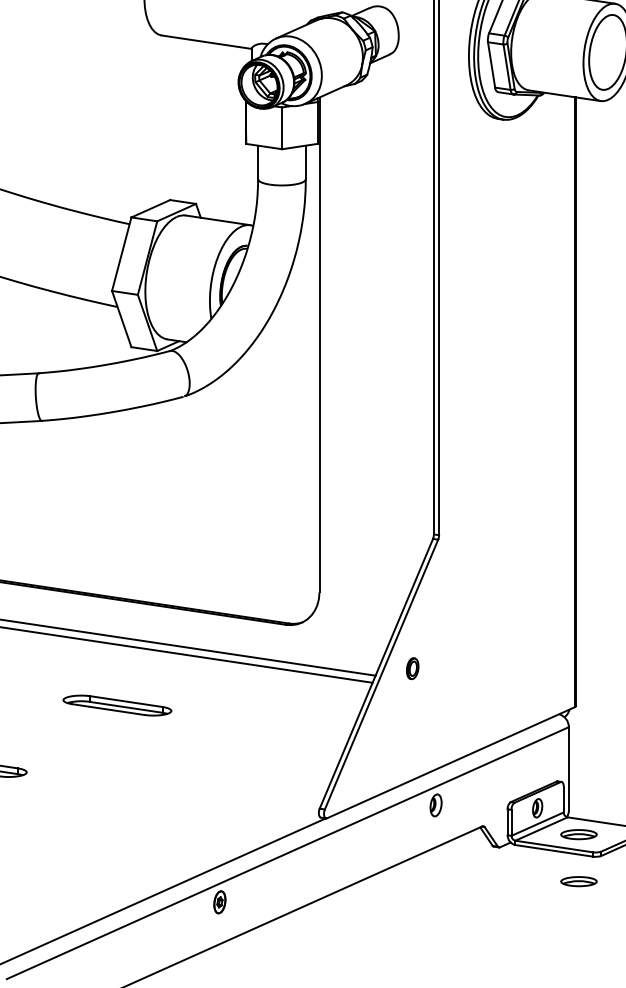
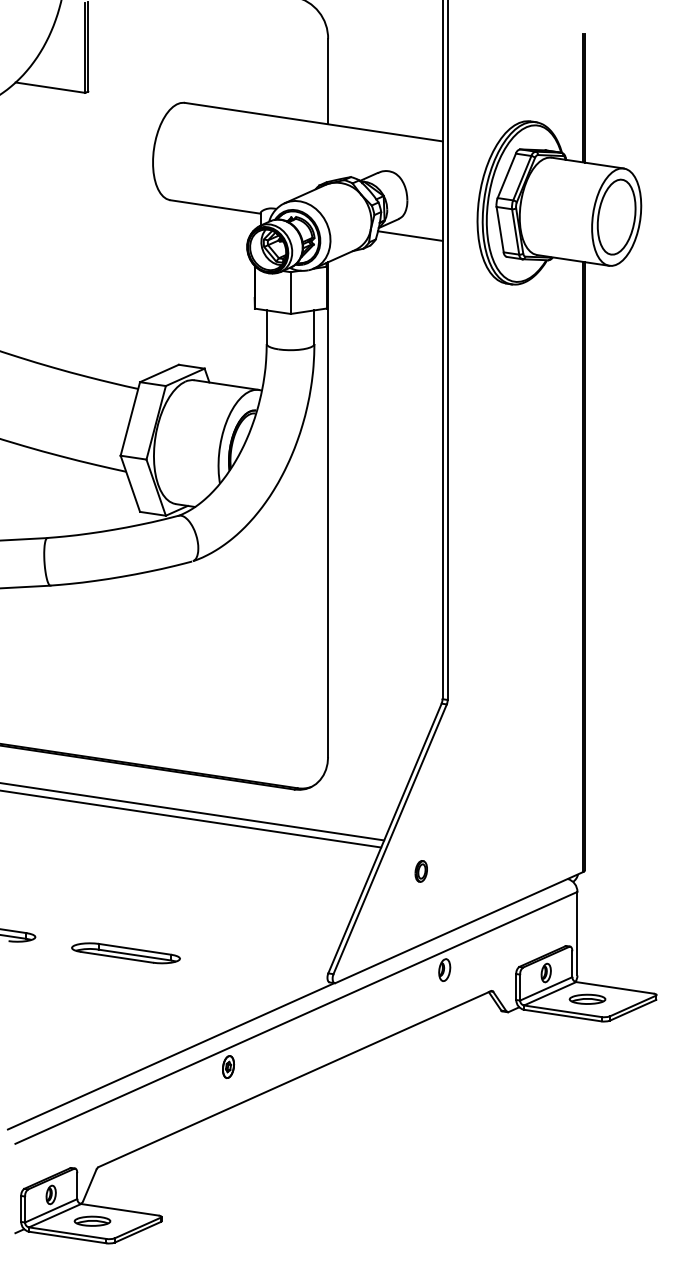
line: (400, 70) -> (409, 235), added
part: (411, 668) -> (420, 871), moved
part: (116, 705) -> (125, 953), moved
part: (578, 880) -> (587, 1045), removed

